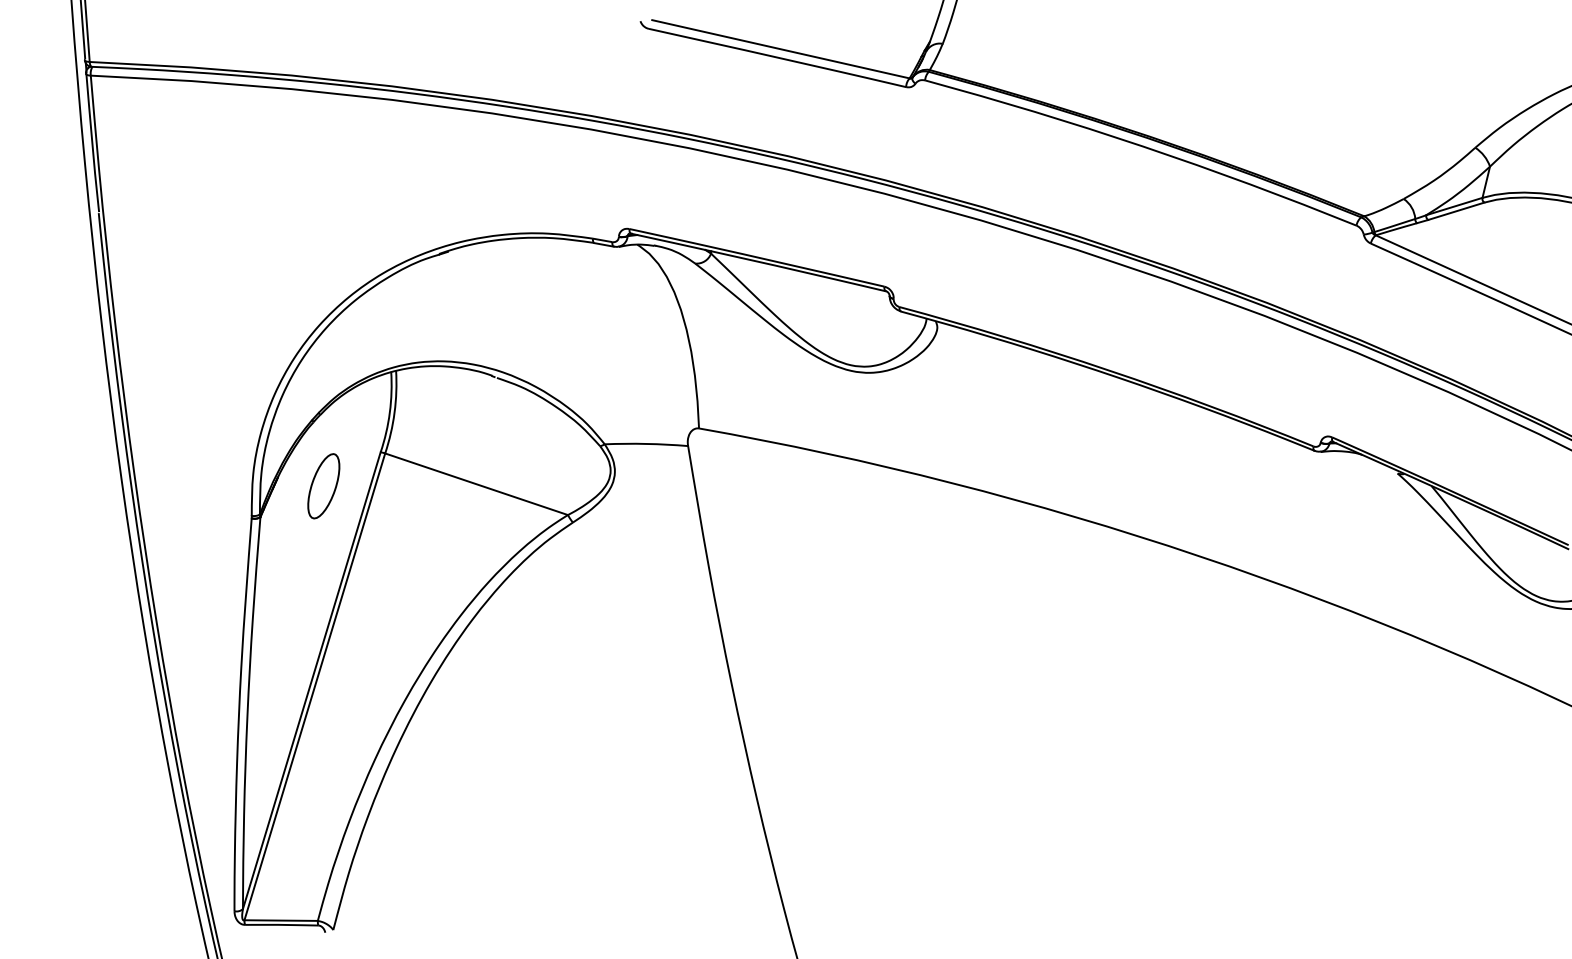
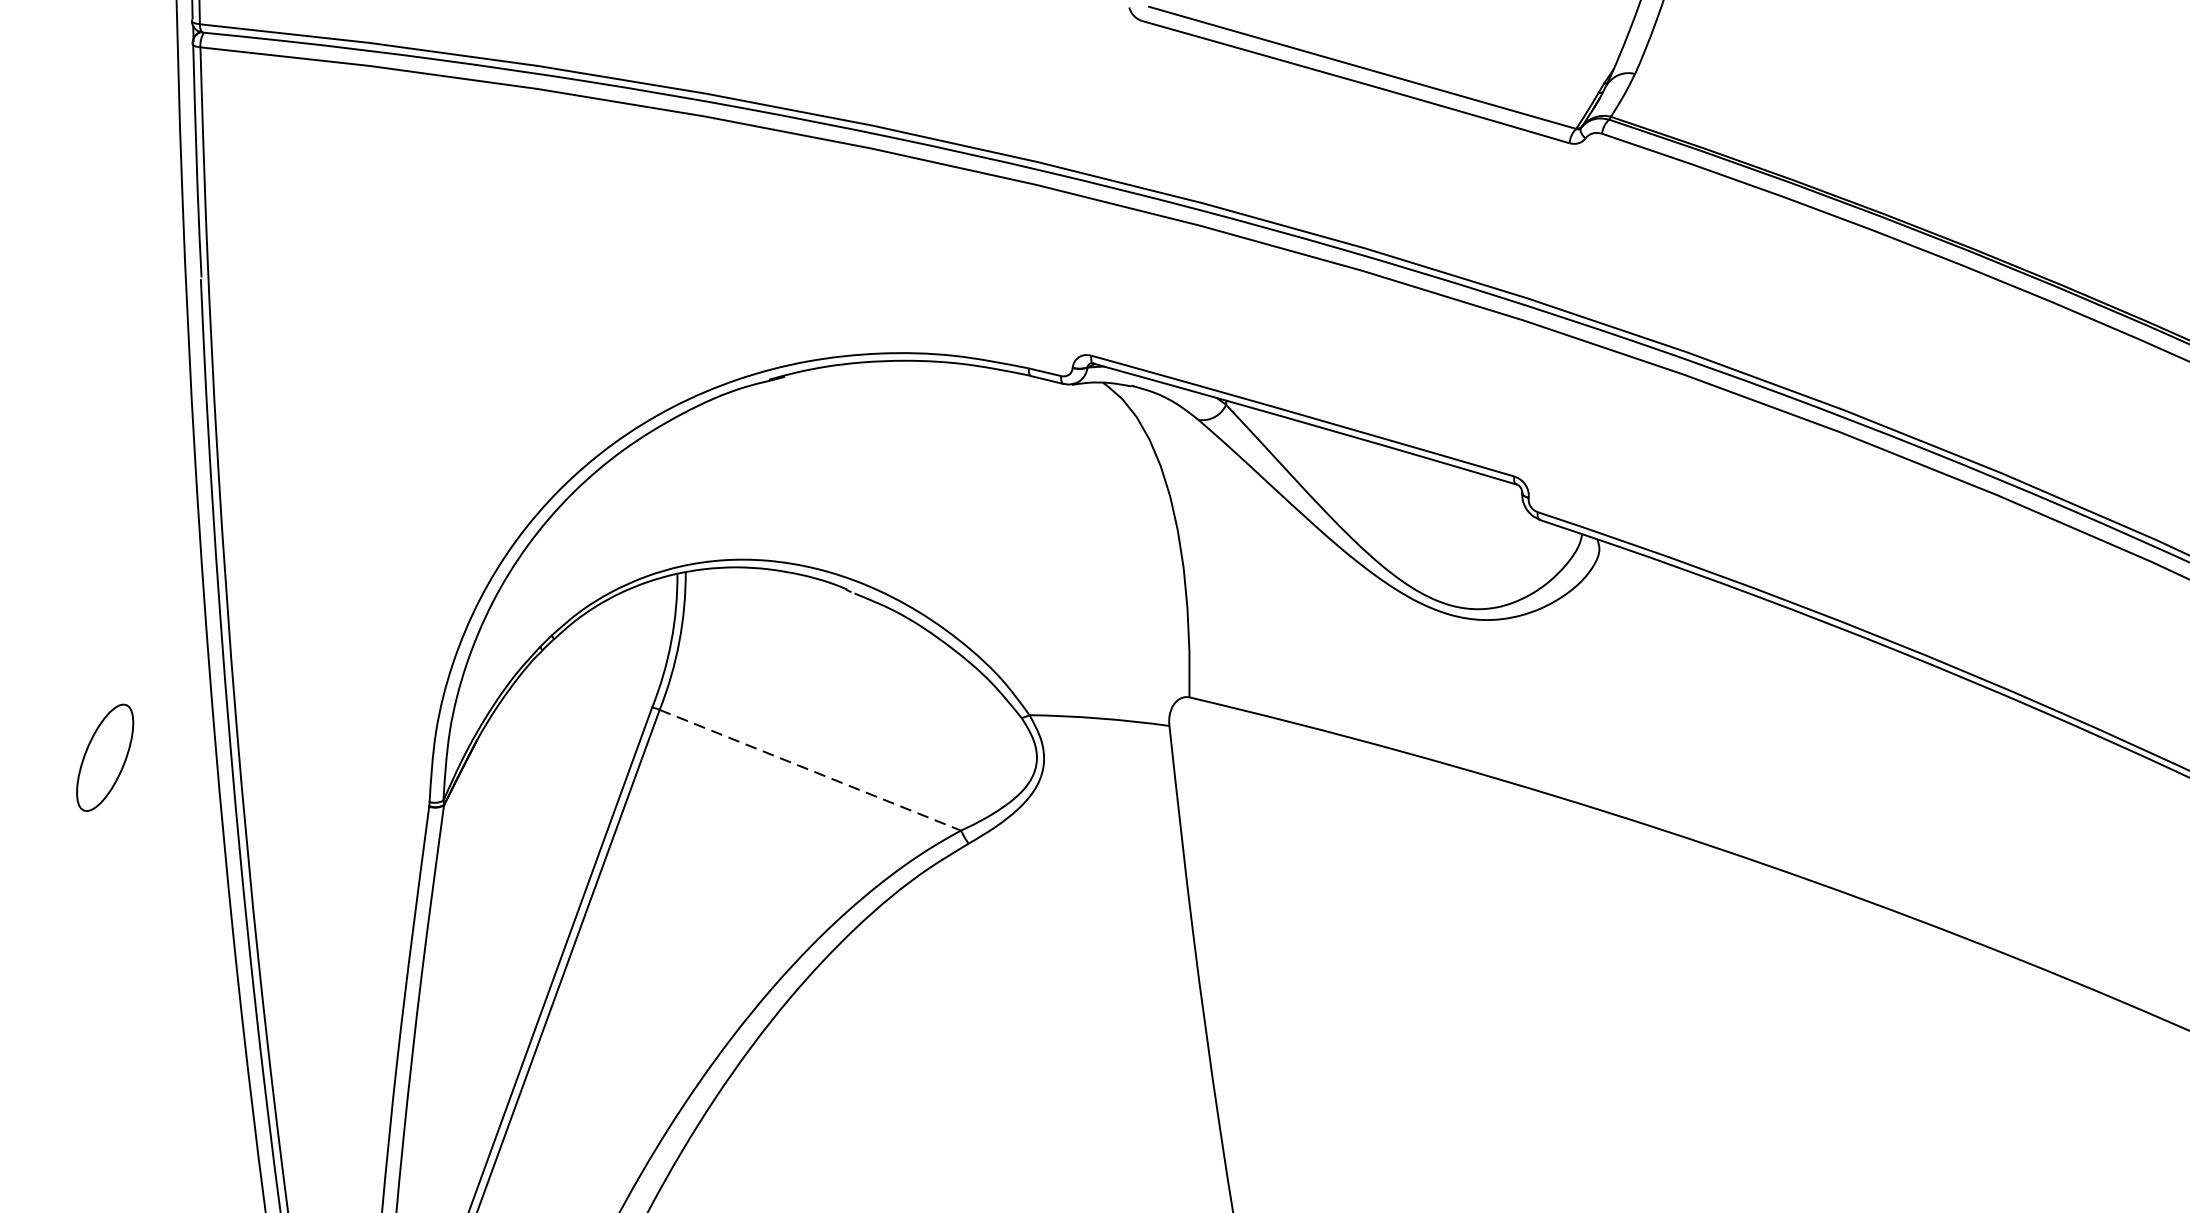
line: (477, 484) -> (811, 770), solid -> dashed
part: (323, 486) -> (104, 758), moved

